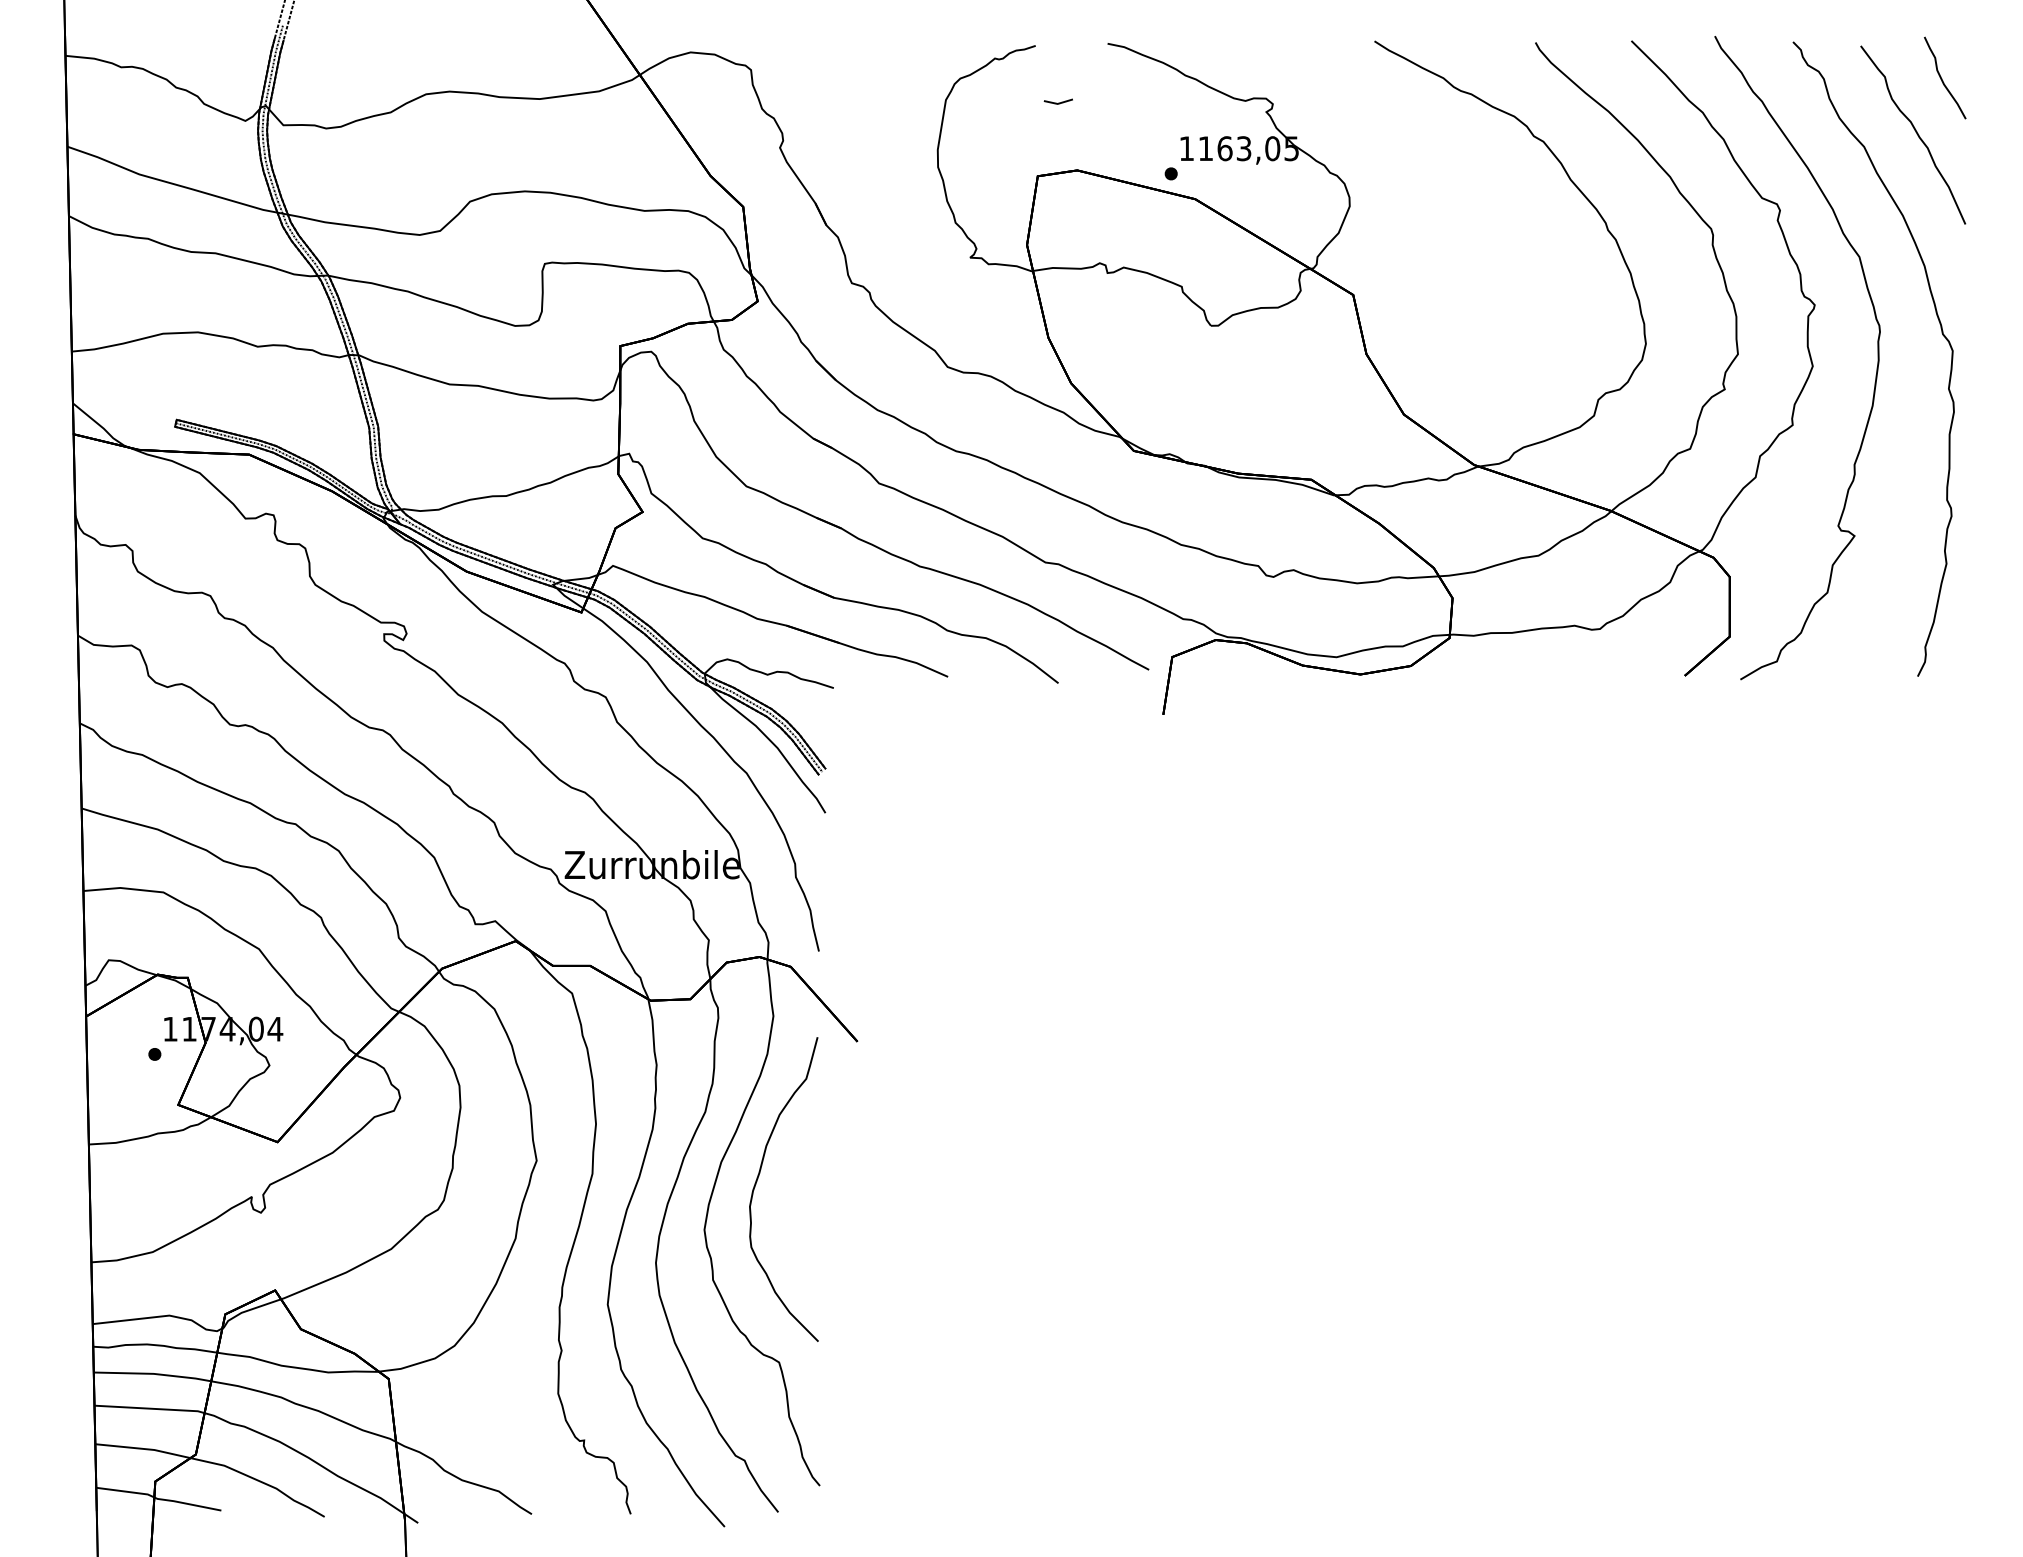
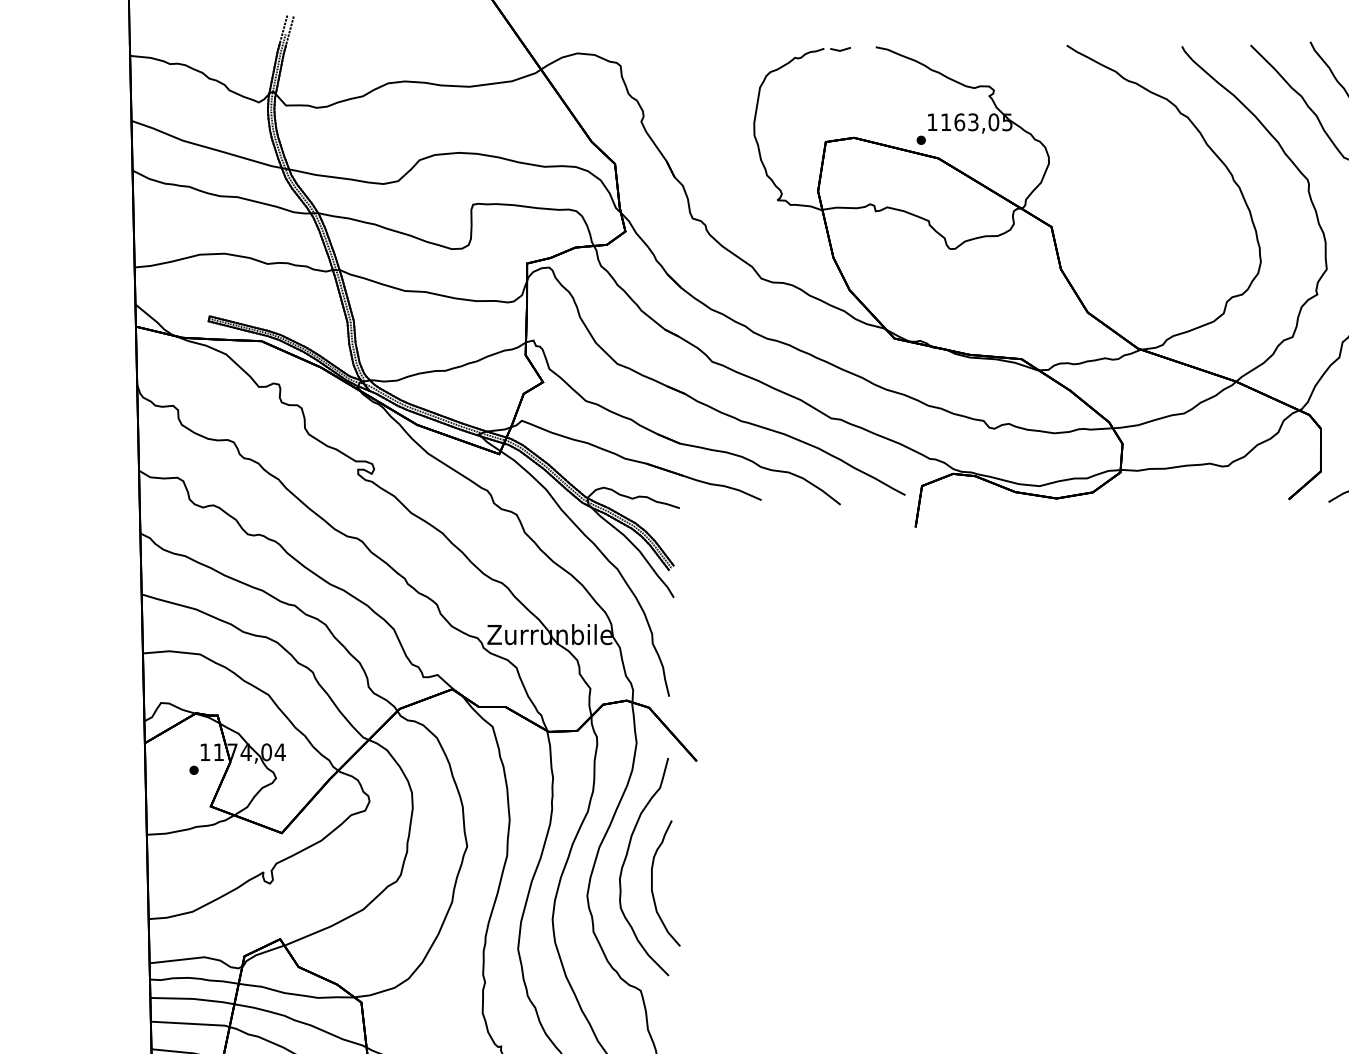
line: (1056, 102) -> (839, 49), moved
curve: (795, 1212) -> (652, 883), added

